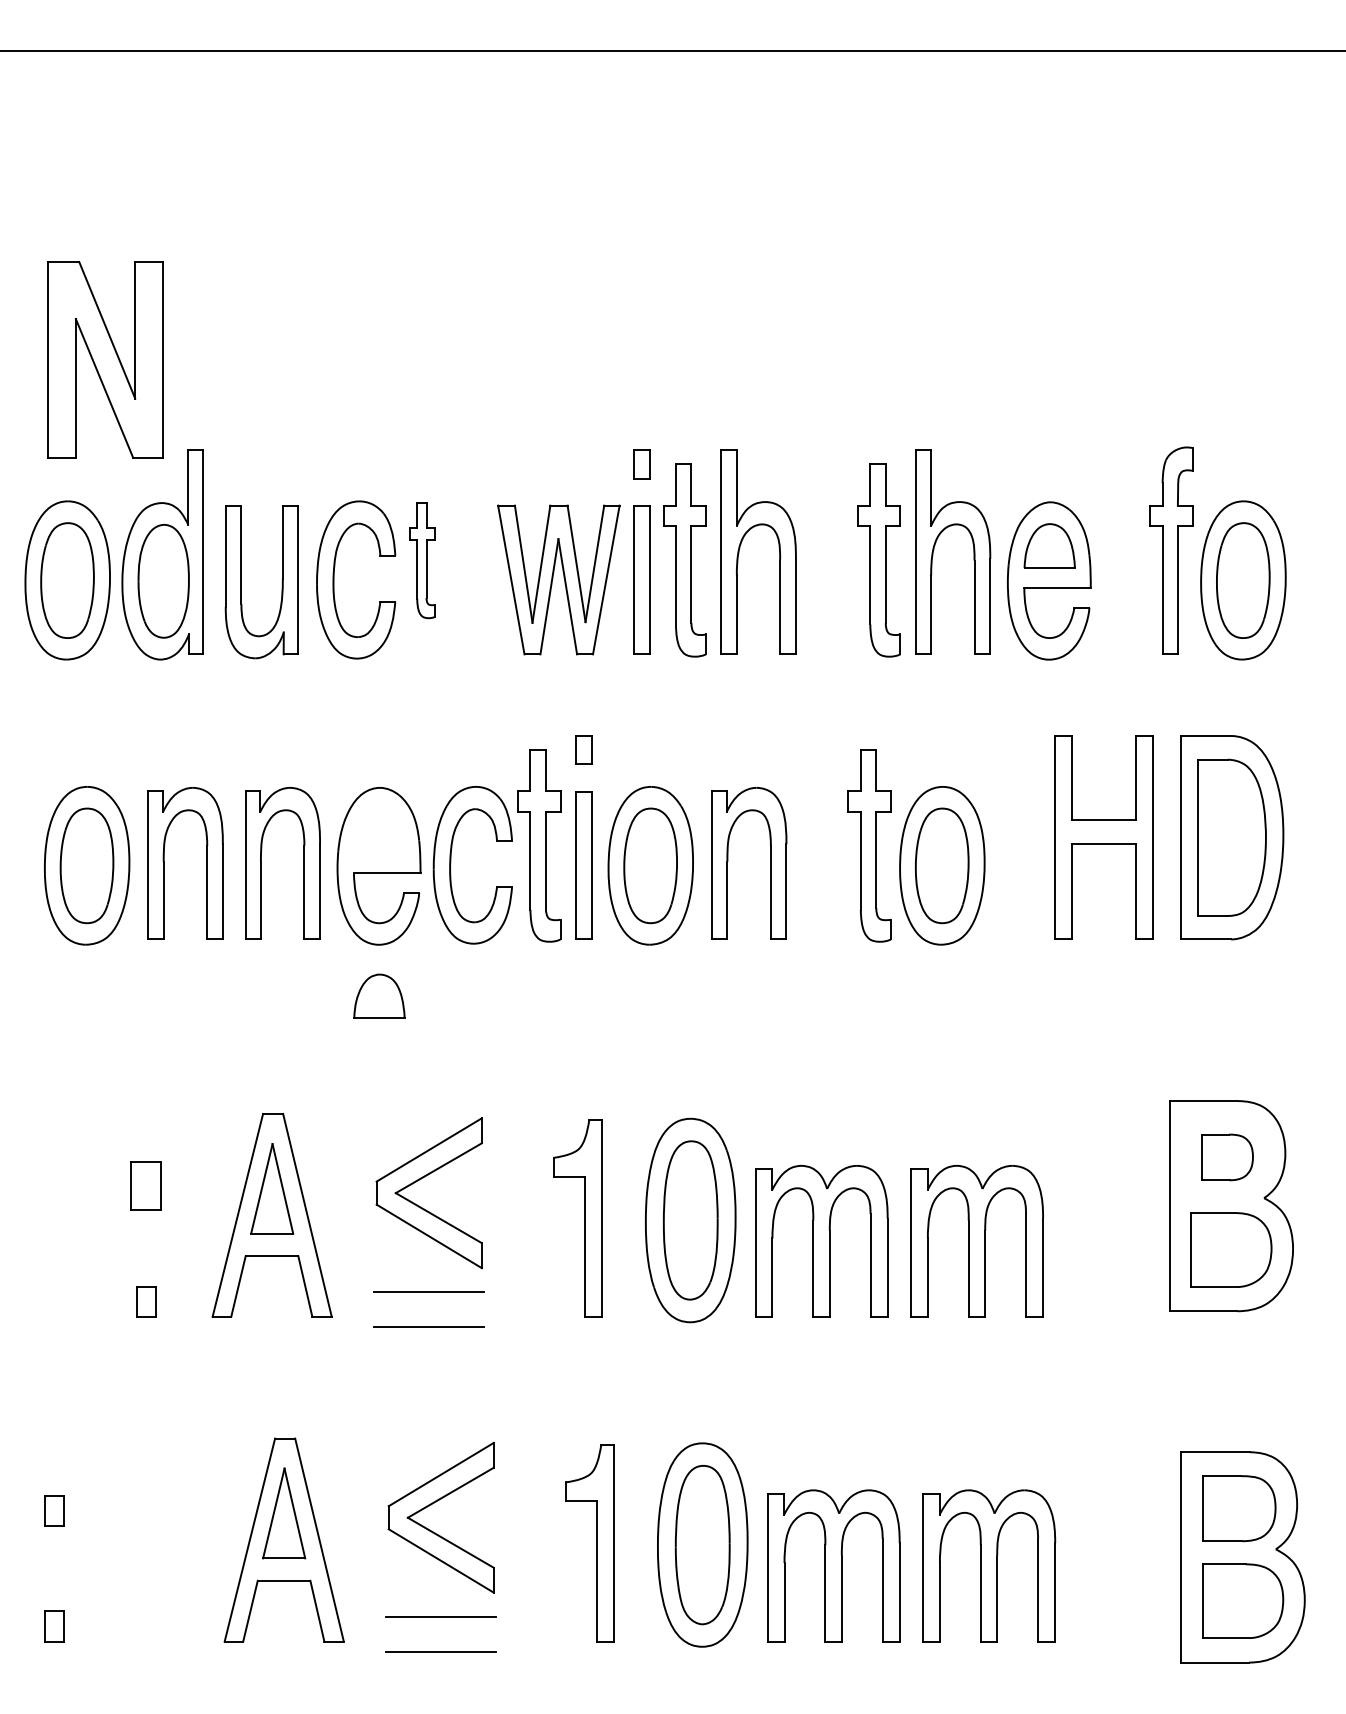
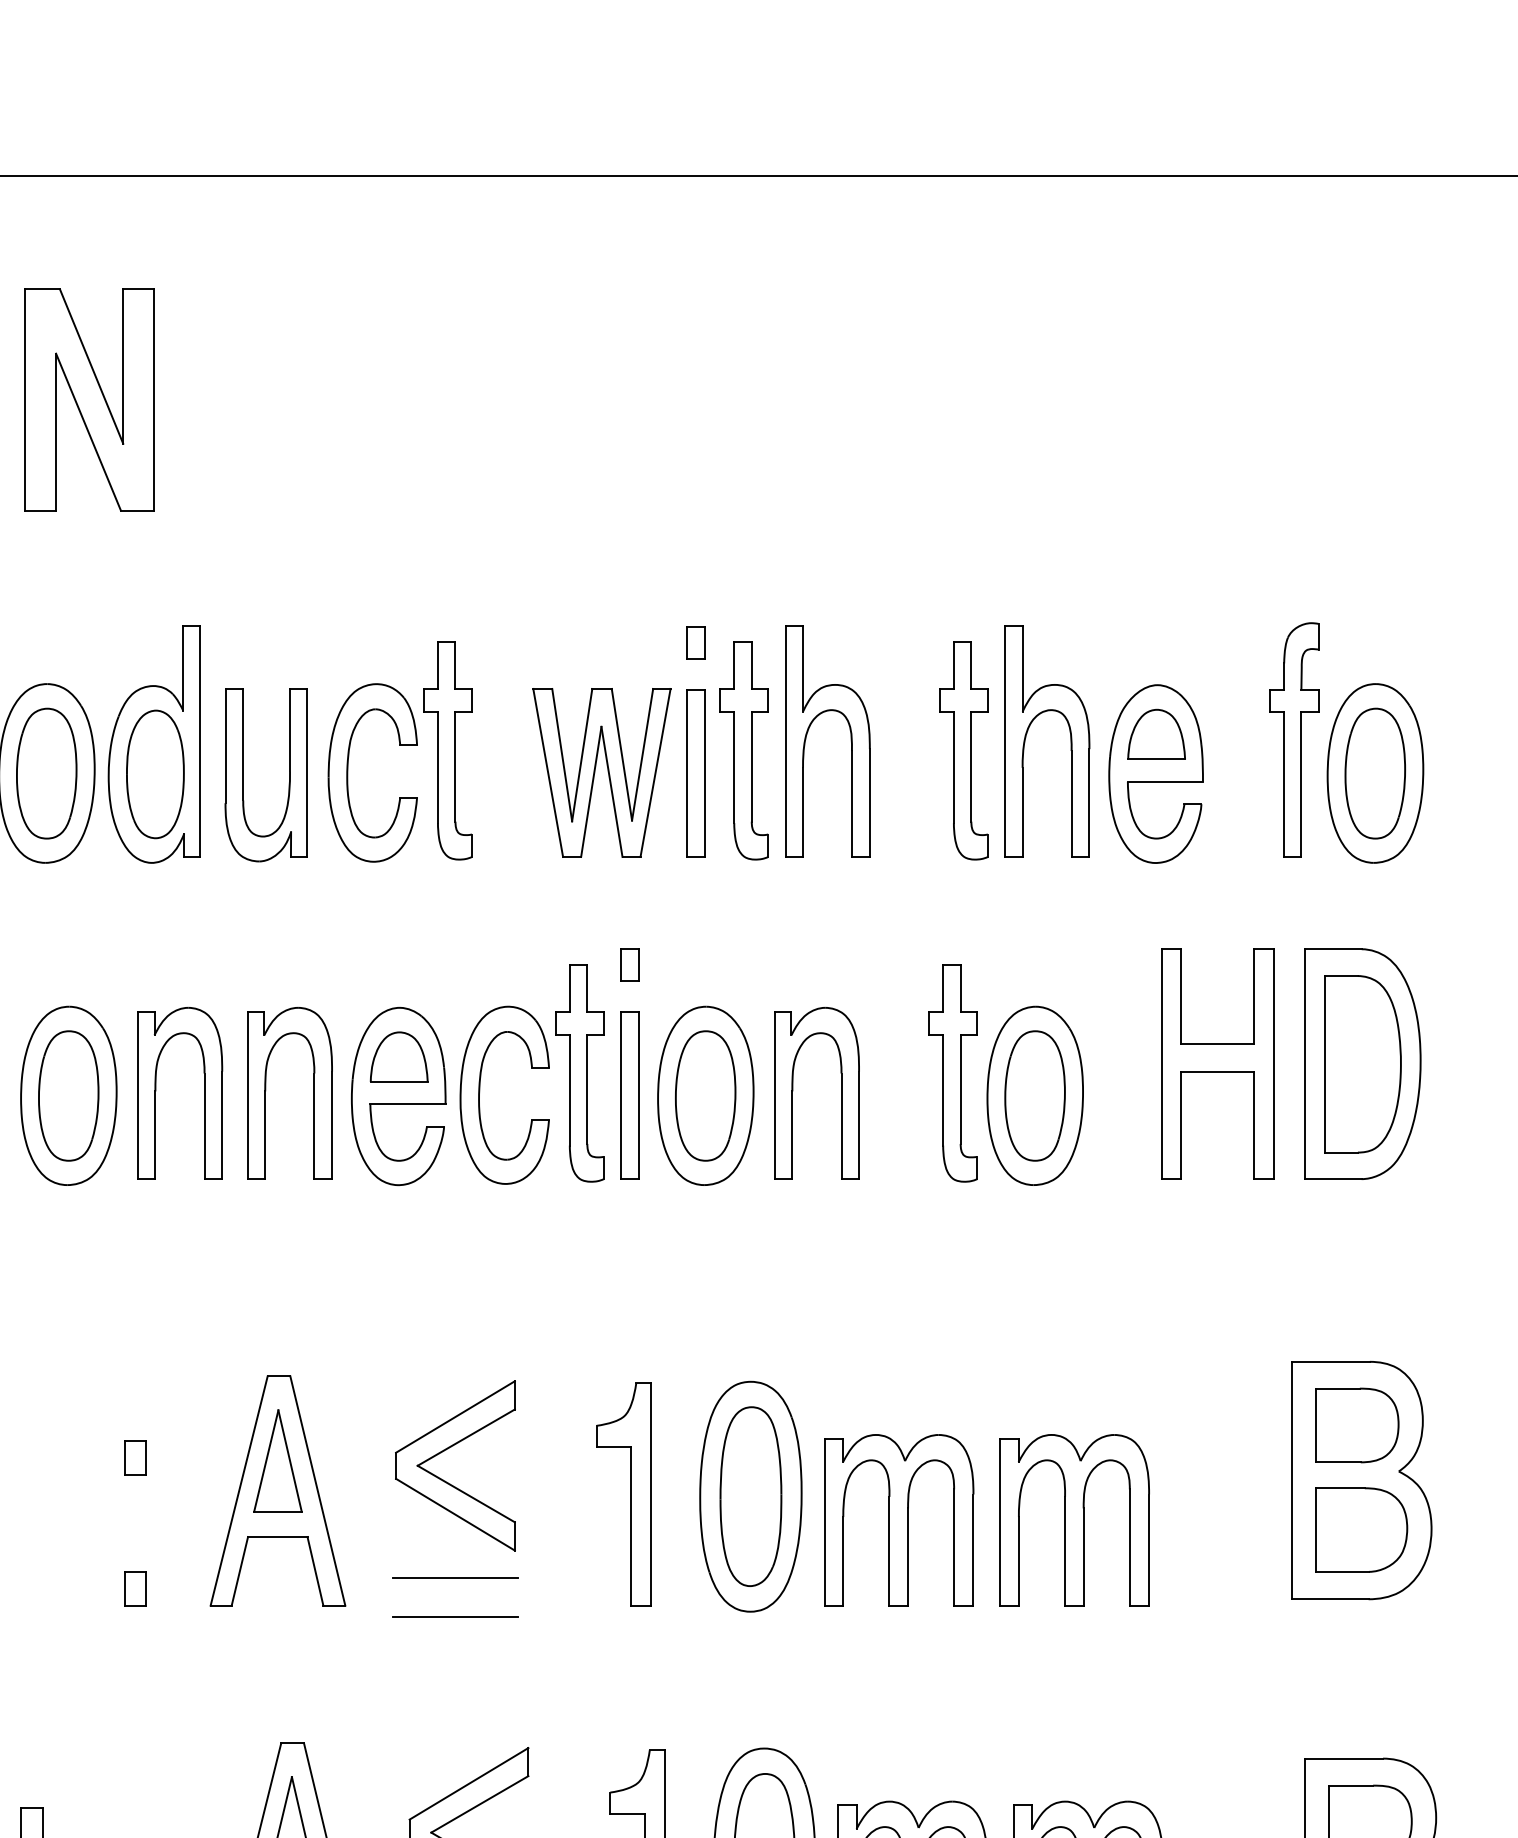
part: (105, 359) -> (89, 399), moved
part: (422, 560) -> (447, 750), size x1.67
part: (379, 995) -> (399, 1056), moved
part: (1227, 1157) -> (1357, 1425), size x1.43
part: (146, 1185) -> (135, 1457), size x0.62

